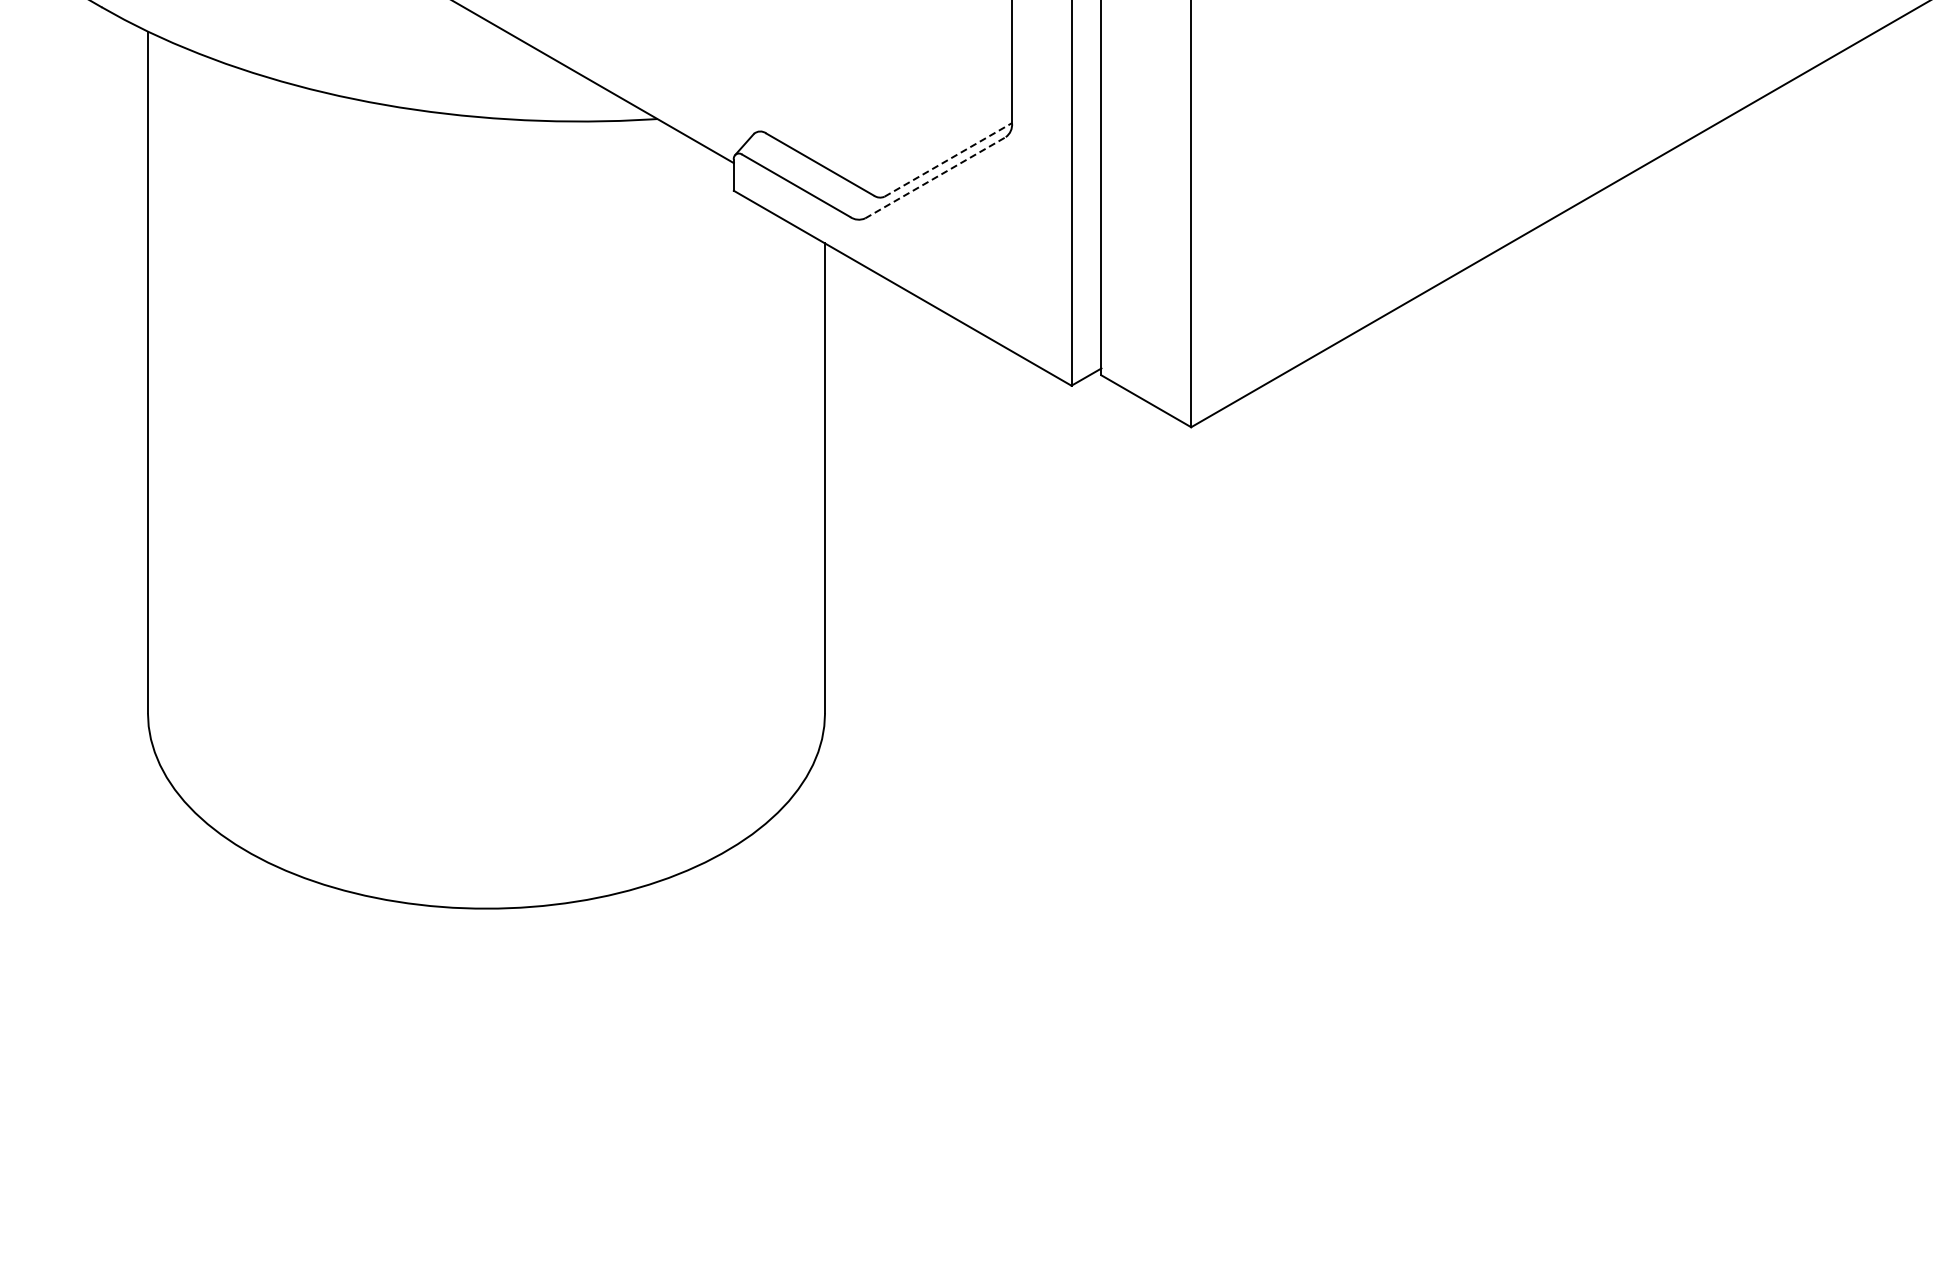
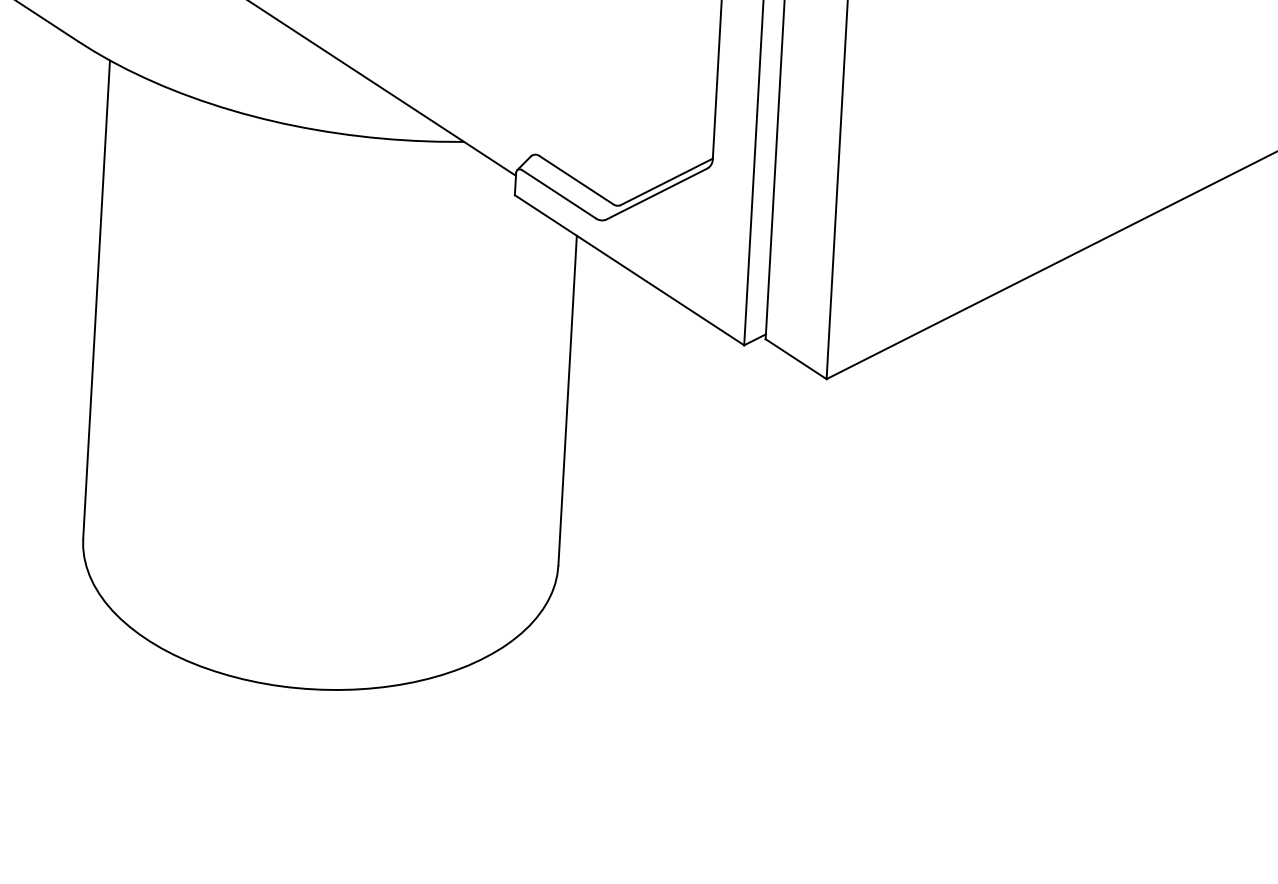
line: (948, 159) -> (666, 181), dashed -> solid
line: (935, 177) -> (656, 193), dashed -> solid

